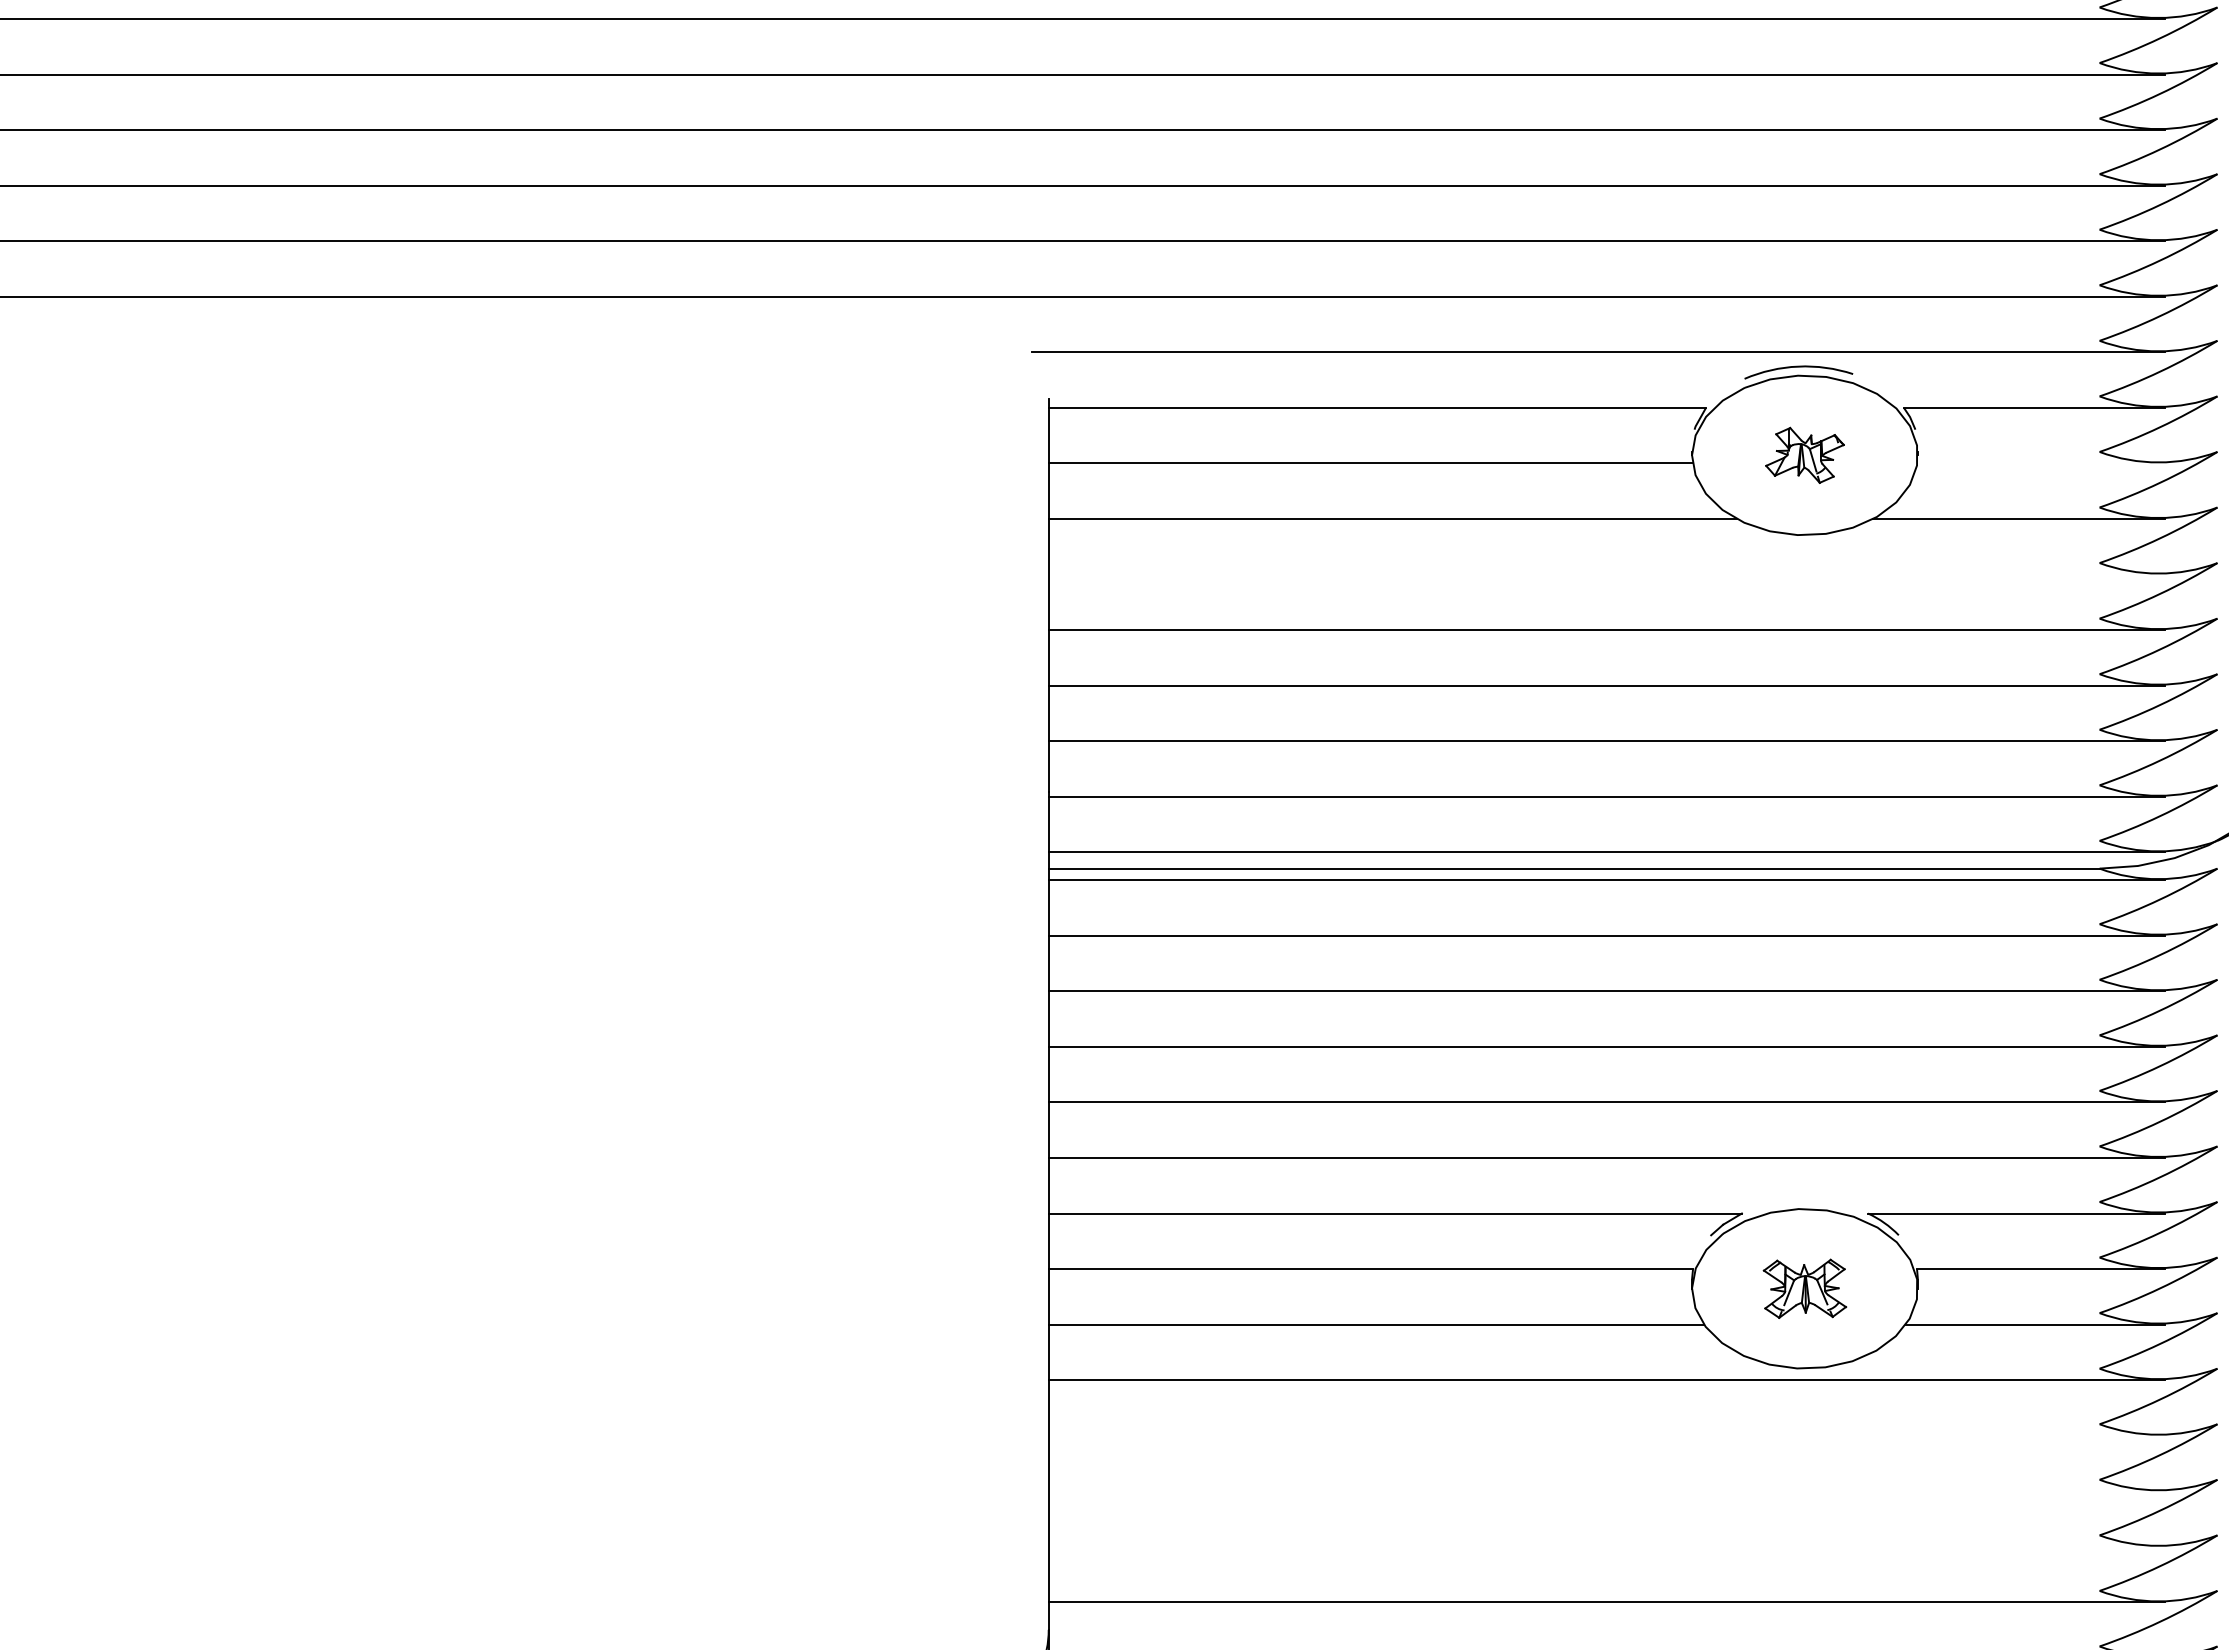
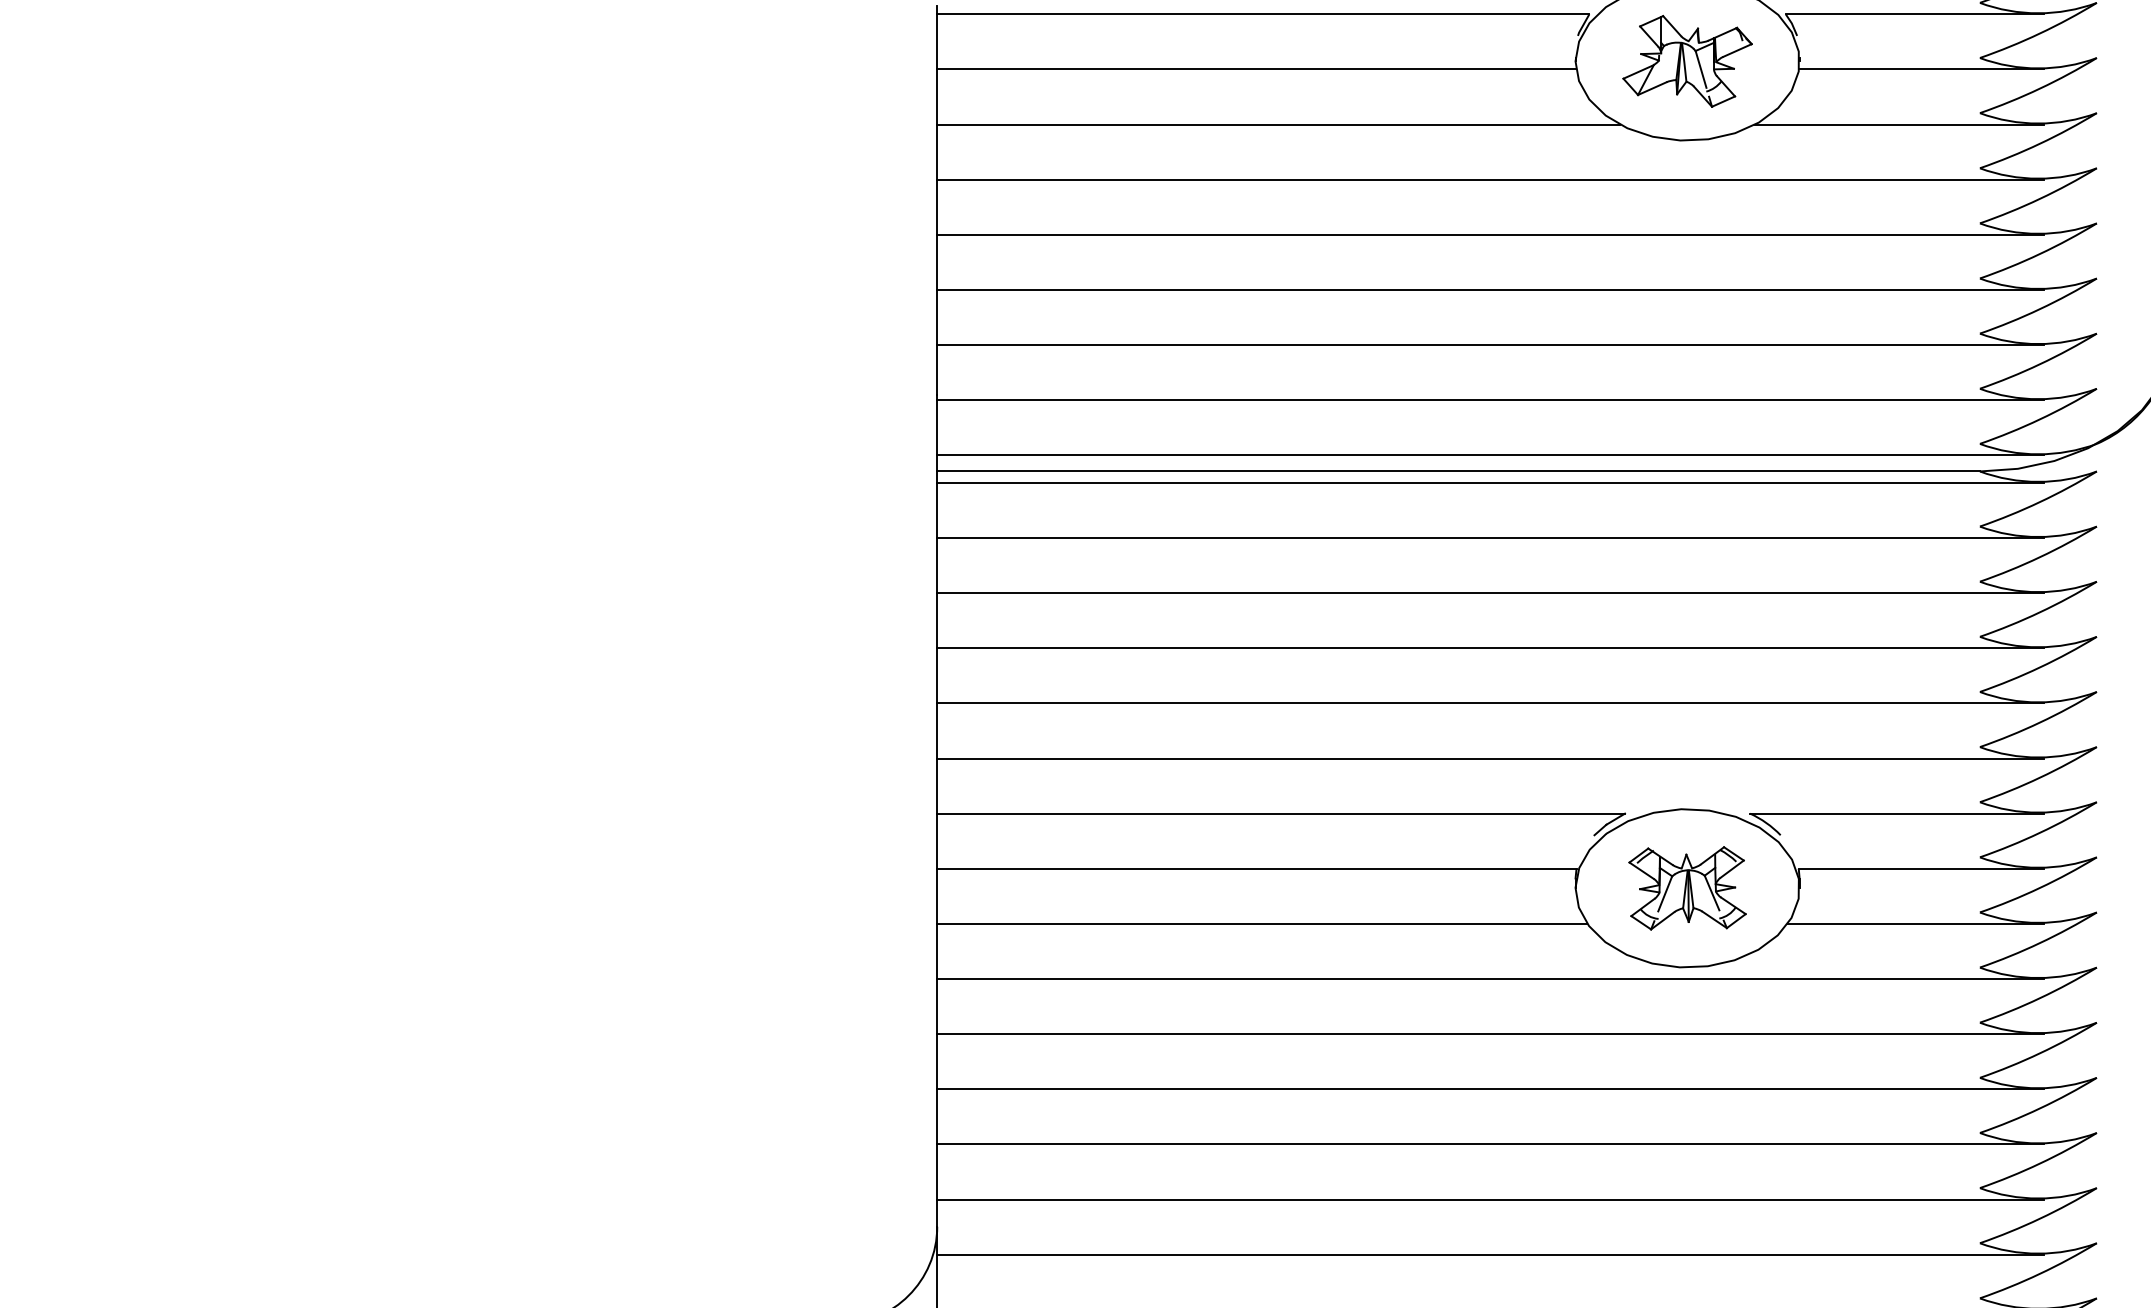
part: (1804, 455) -> (1687, 61), size x1.67
line: (2040, 463) -> (1921, 69), added
line: (1606, 574) -> (1490, 179), added
part: (1804, 1288) -> (1687, 888), size x1.43
line: (1606, 1435) -> (1490, 1033), added
line: (1606, 1491) -> (1490, 1089), added
line: (1606, 1546) -> (1490, 1144), added

